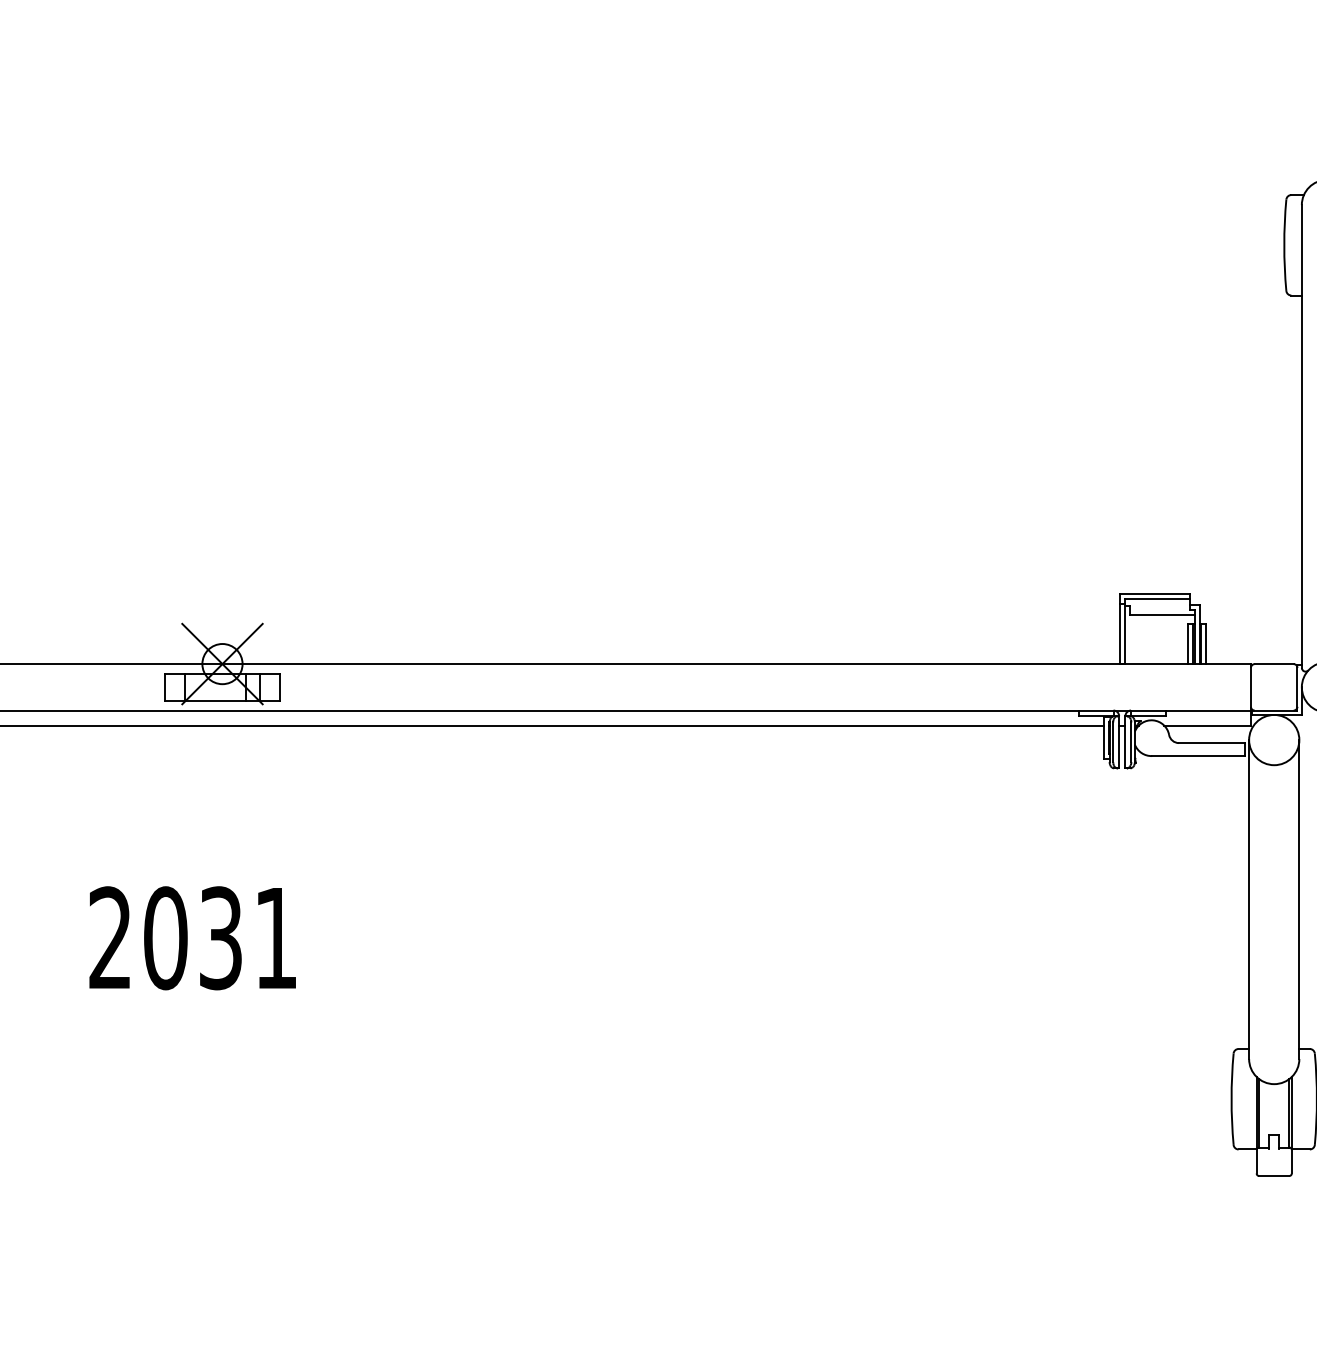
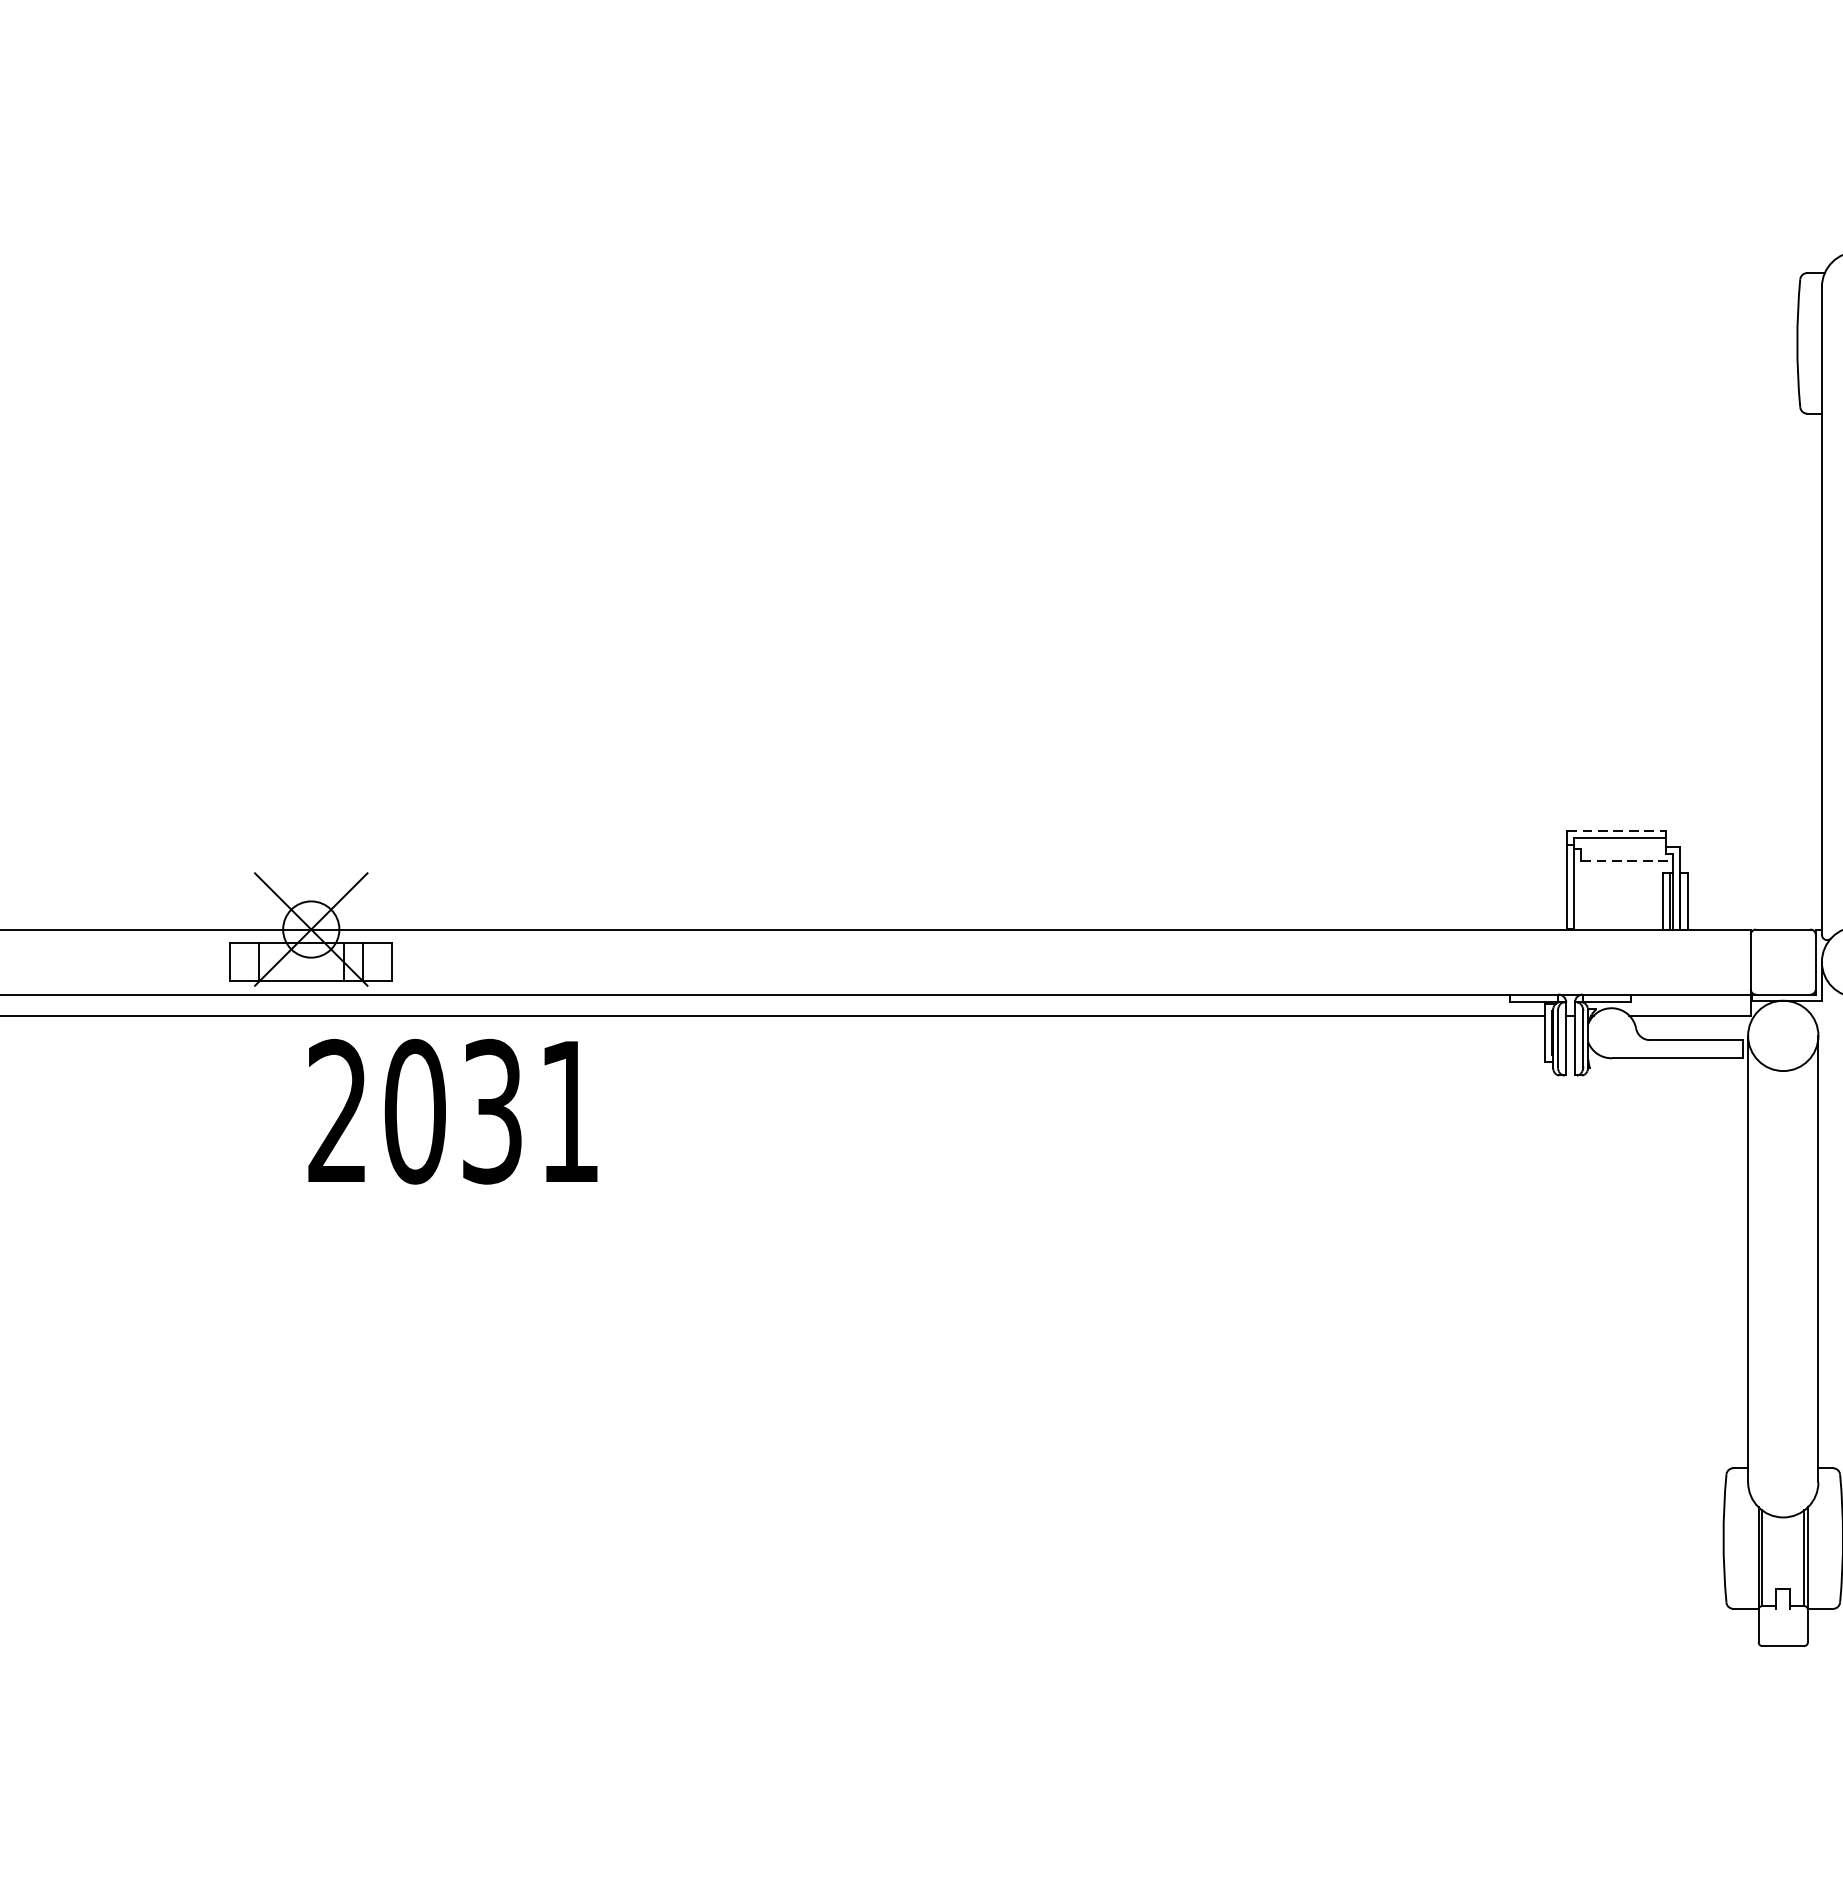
line: (1155, 593) -> (1617, 830), solid -> dashed
line: (1162, 614) -> (1626, 860), solid -> dashed
text: (192, 938) -> (452, 1112), moved

